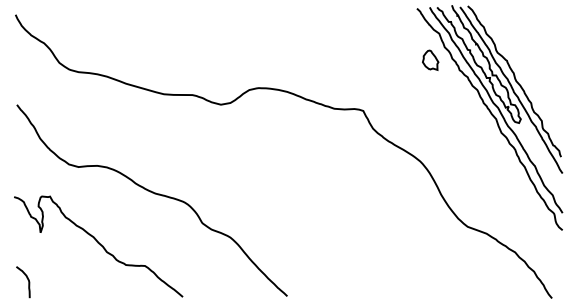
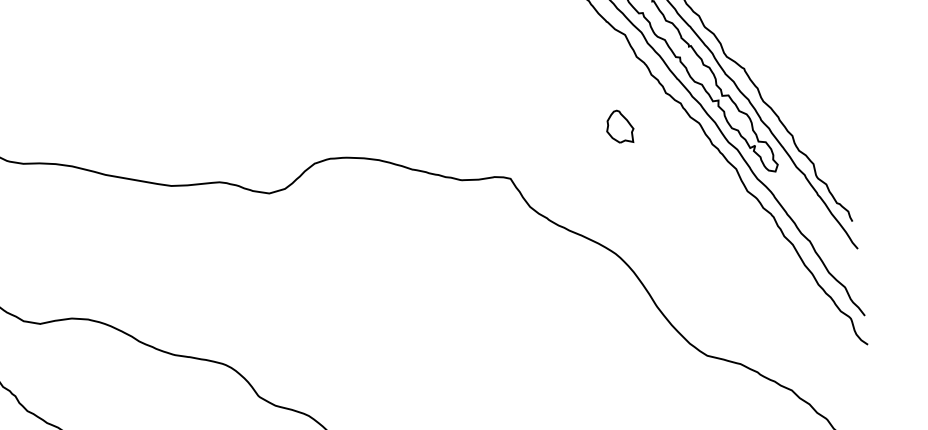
part: (430, 59) -> (619, 125), moved

